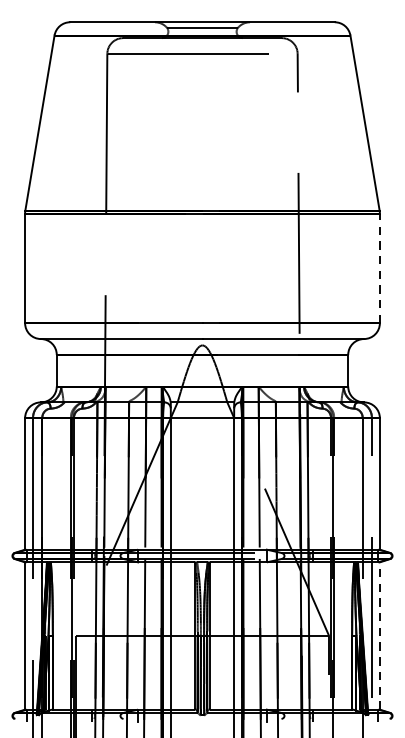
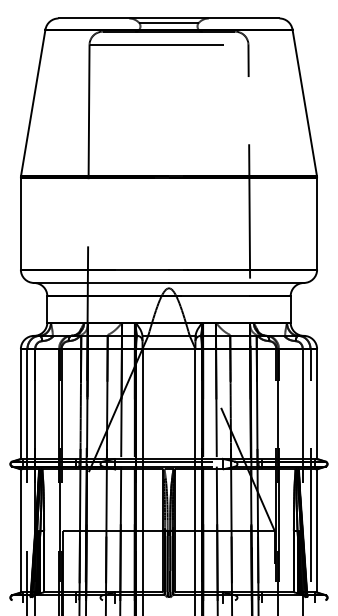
line: (380, 267) -> (317, 223), dashed -> solid
line: (380, 635) -> (317, 530), dashed -> solid

